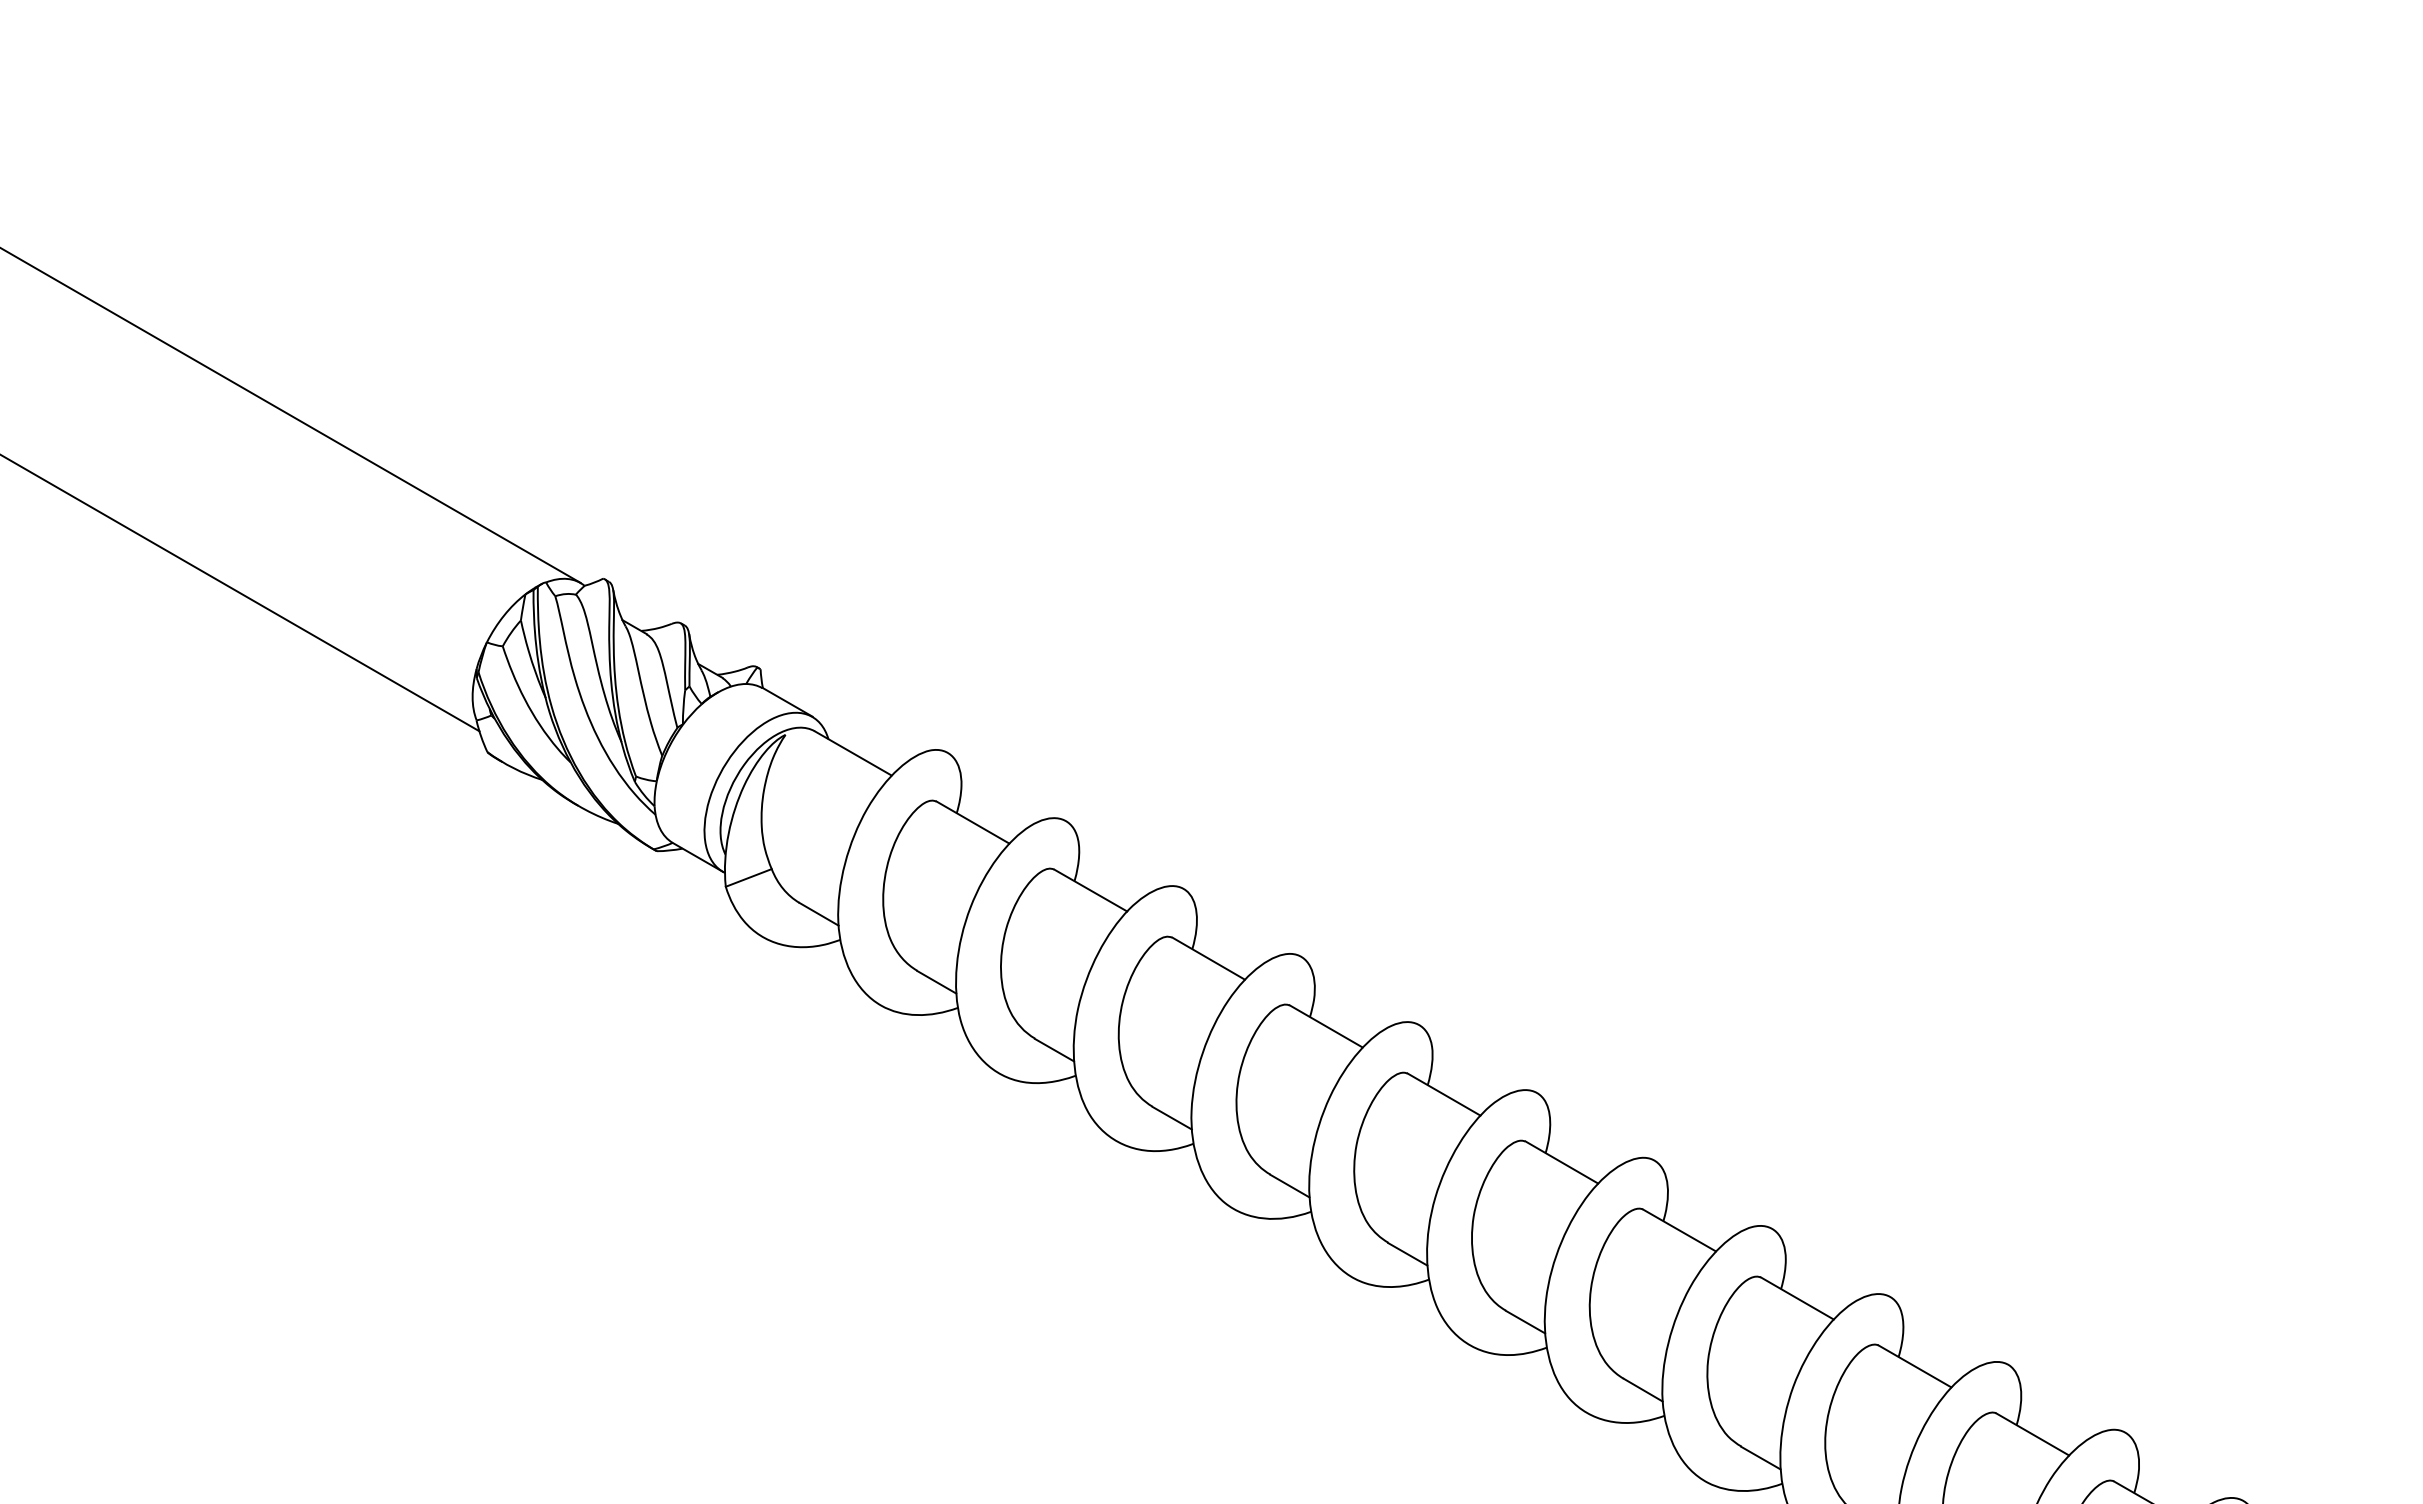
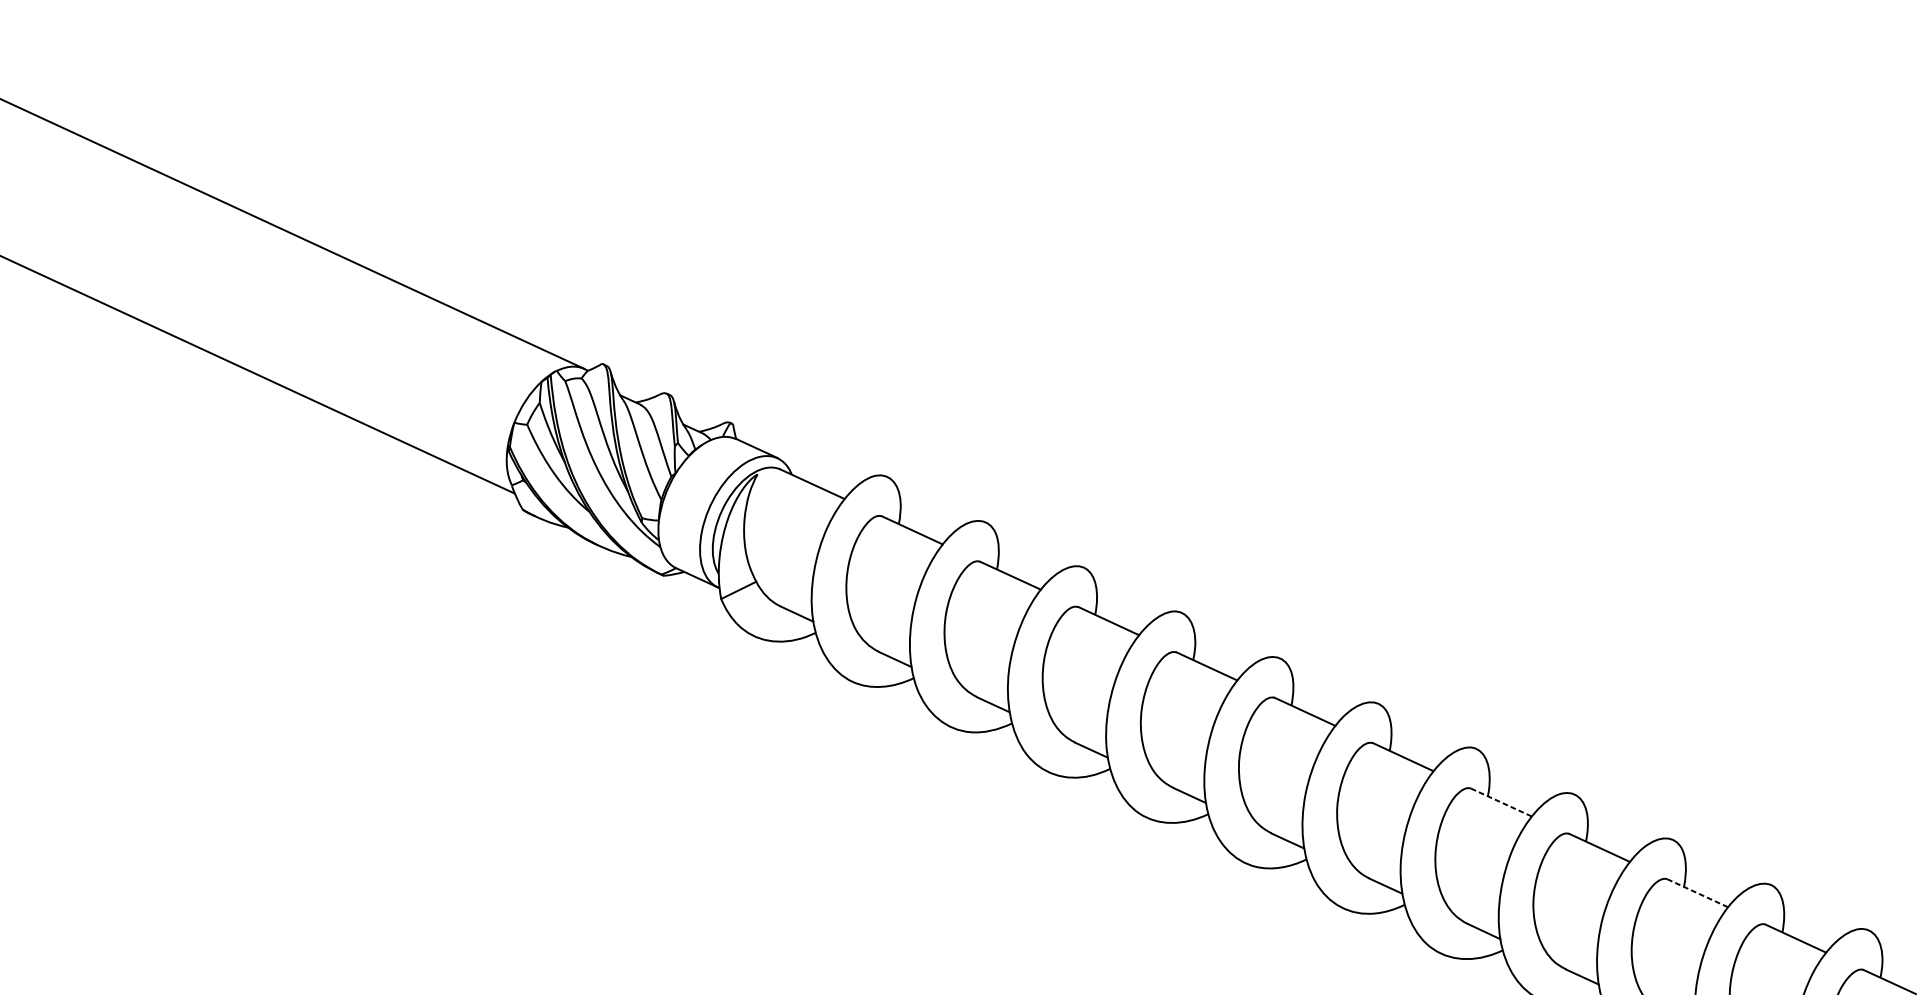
line: (1679, 1230) -> (1501, 802), solid -> dashed
line: (1915, 1366) -> (1698, 893), solid -> dashed

